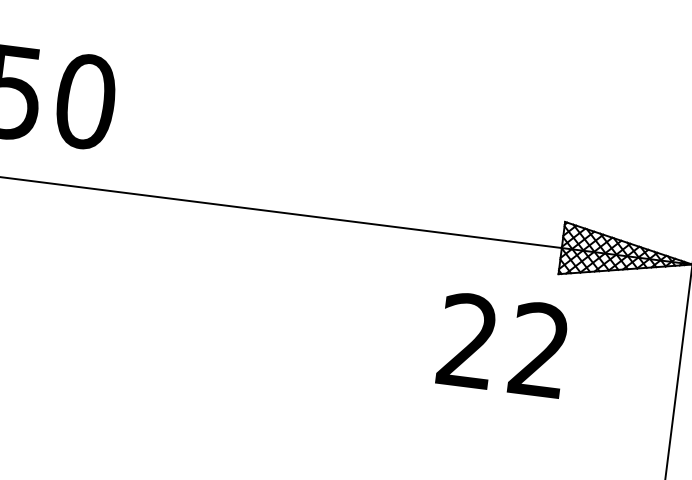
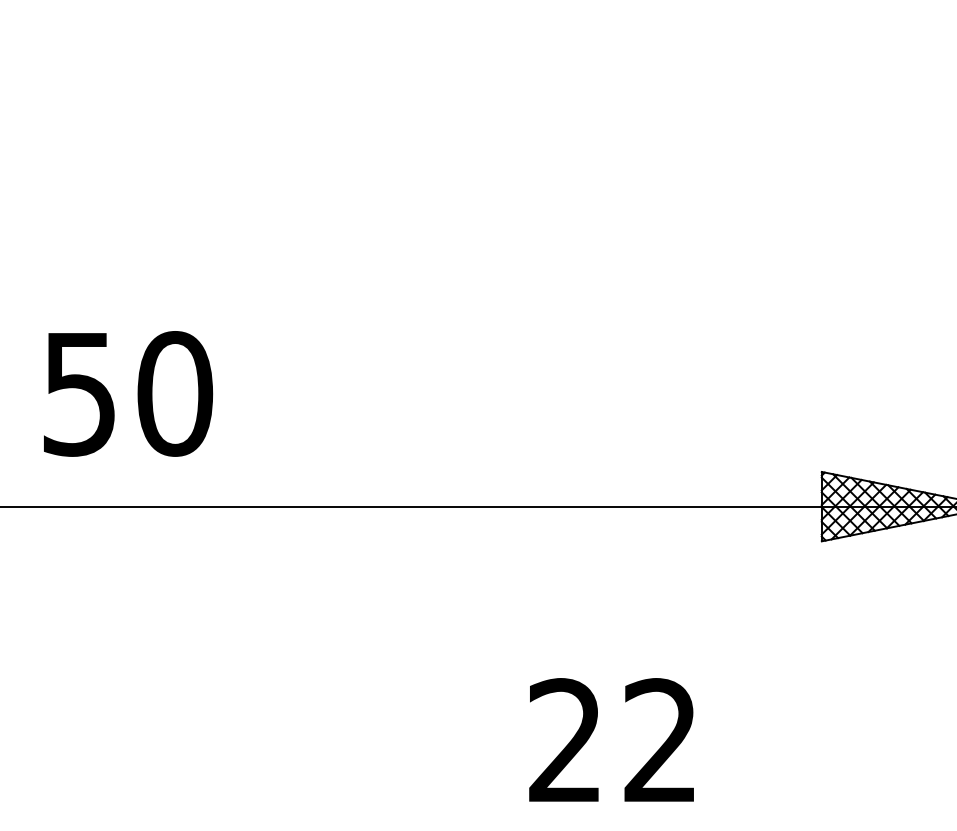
text: (502, 344) -> (611, 739), moved

